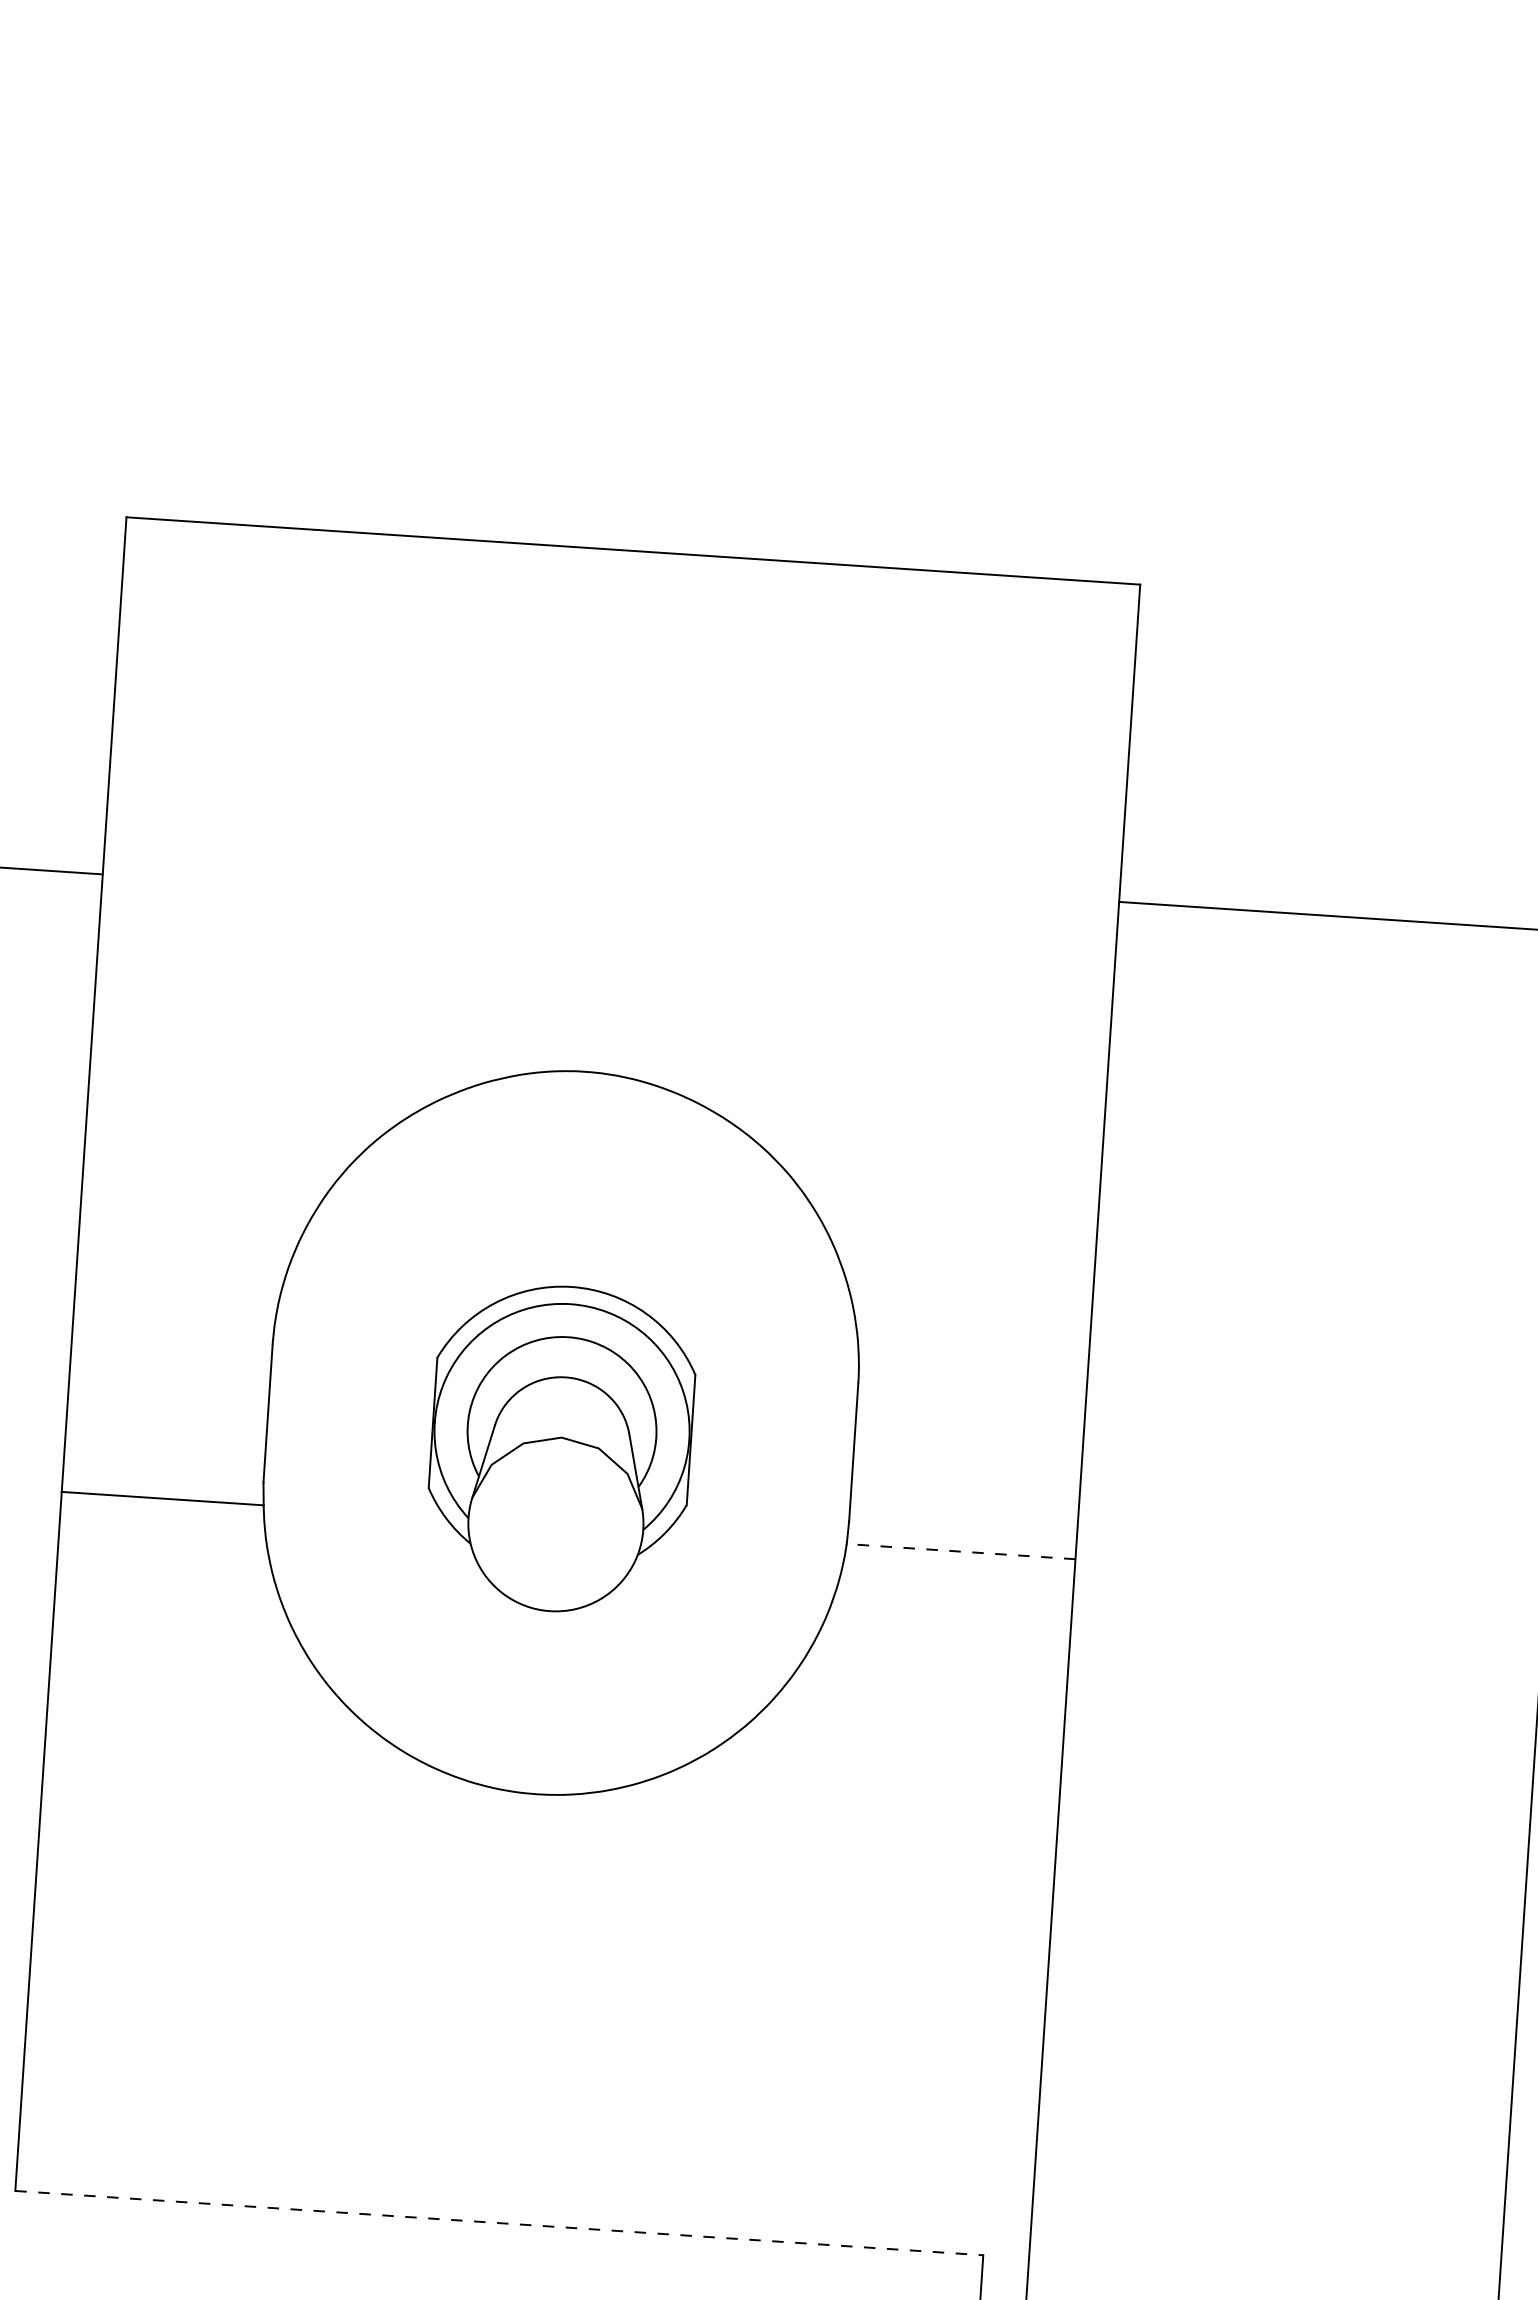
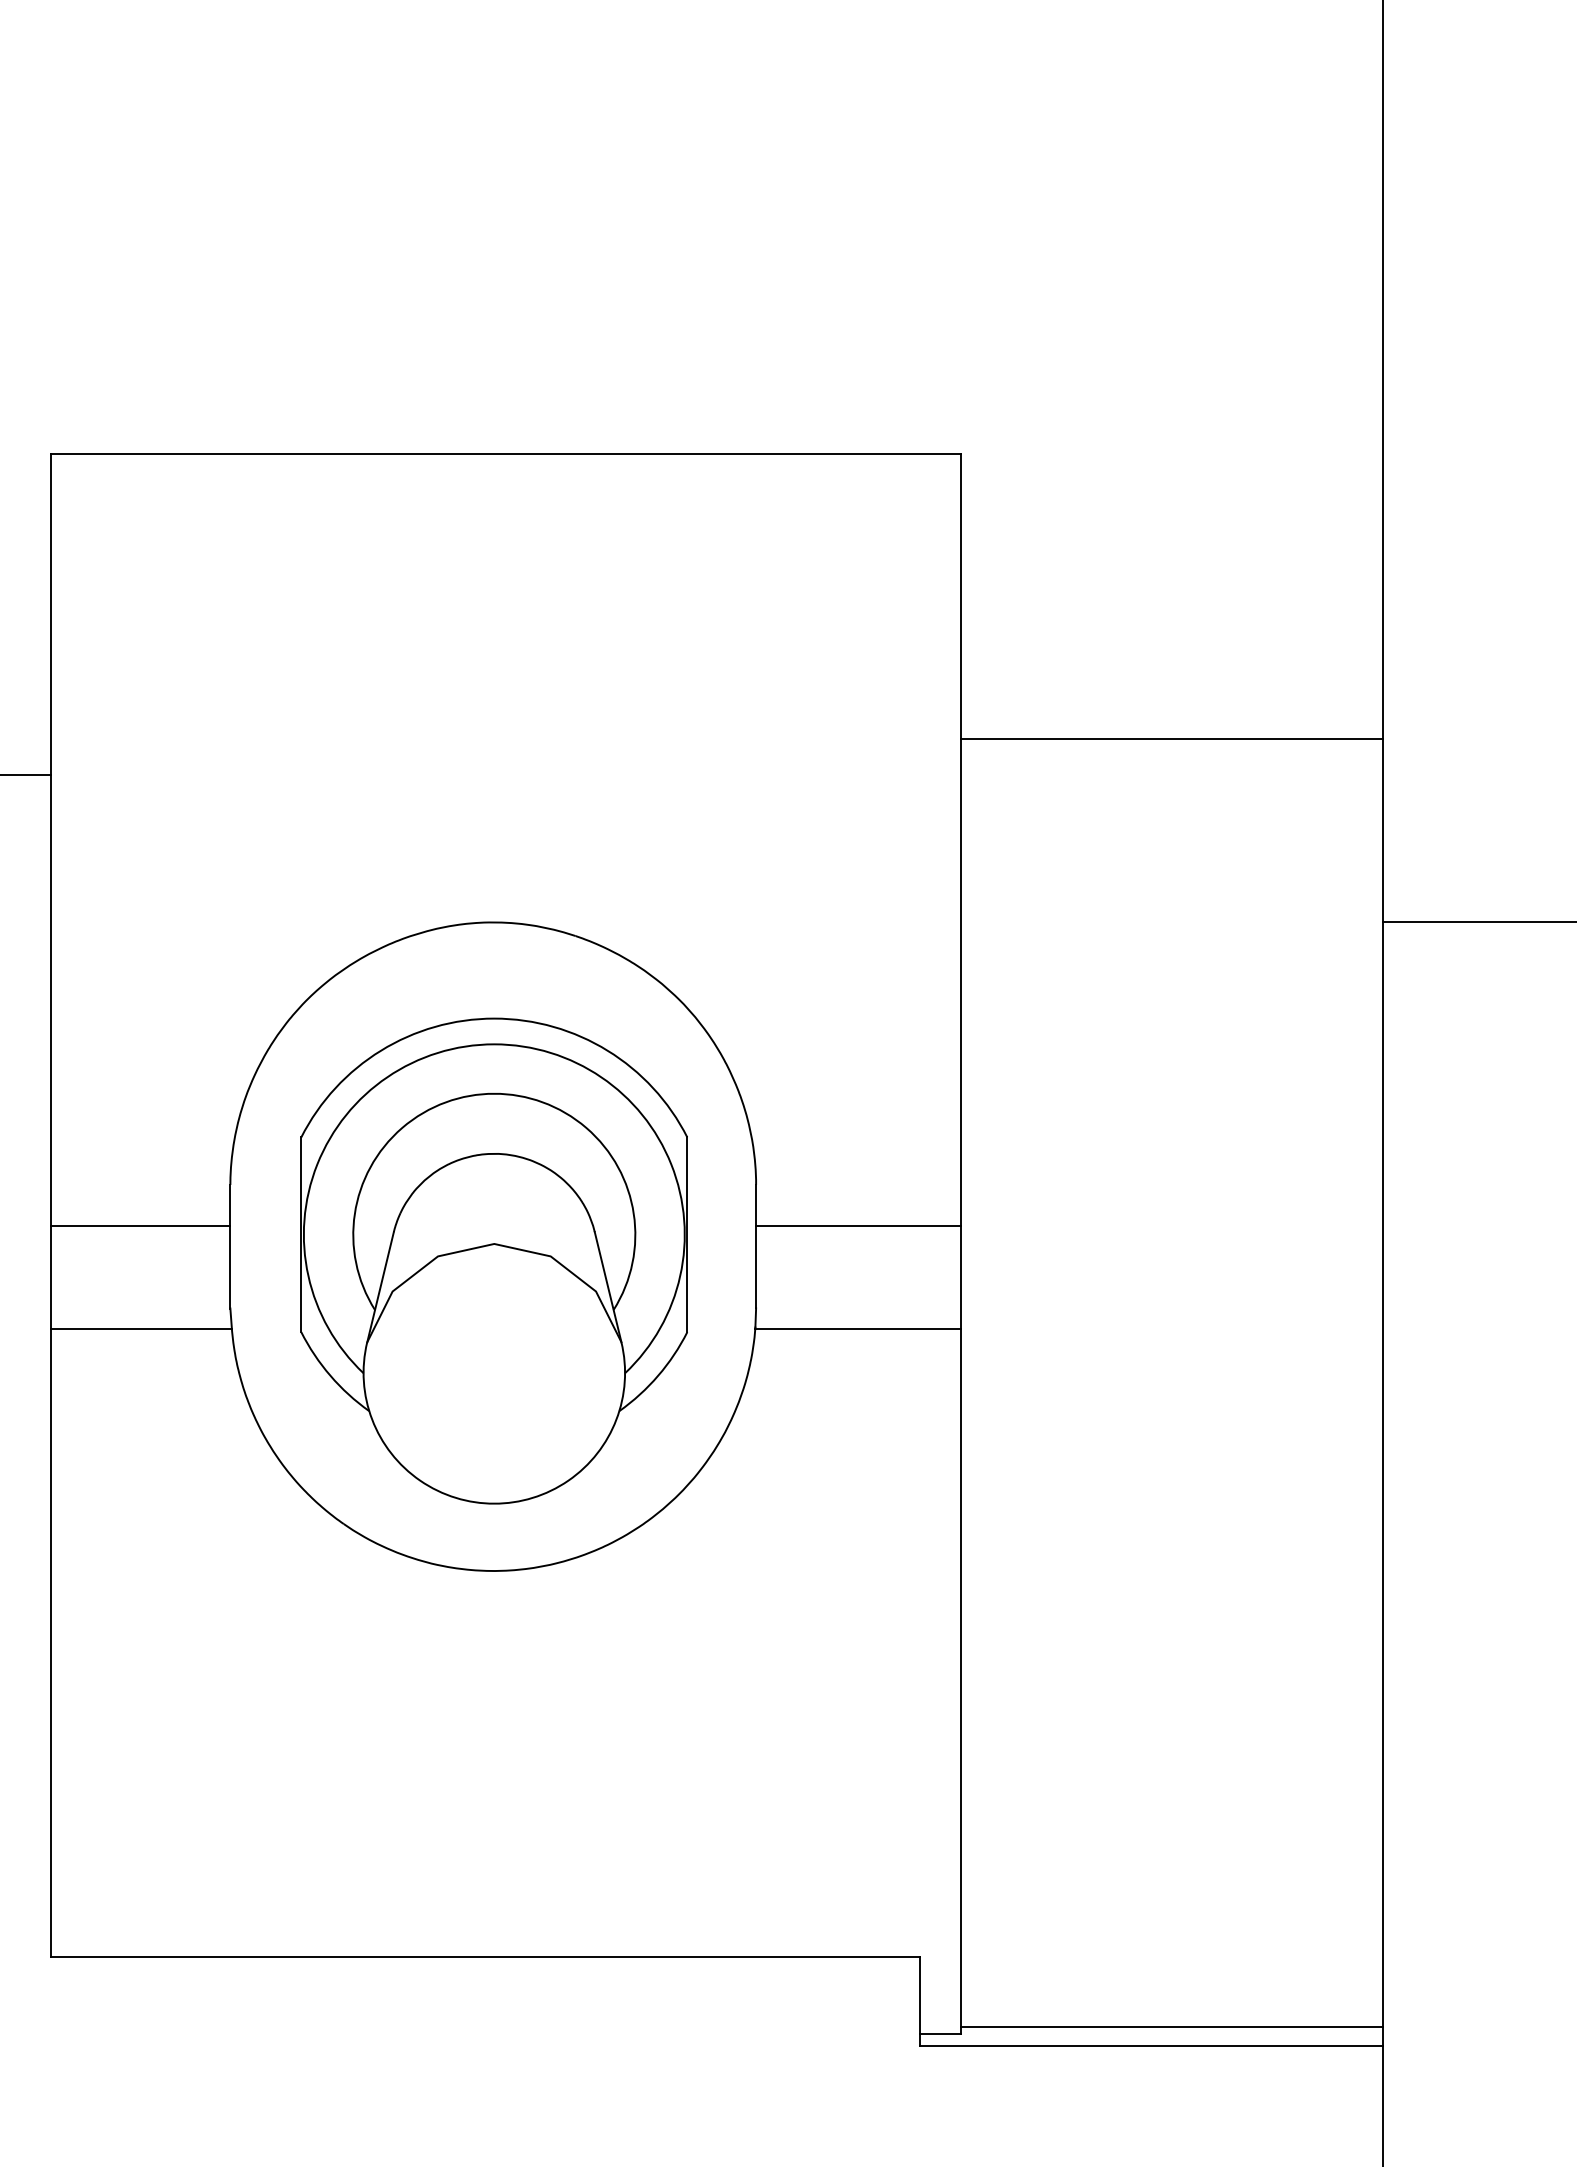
line: (169, 1384) -> (140, 1226), added
line: (969, 1437) -> (858, 1226), added
part: (560, 1448) -> (493, 1260), size x1.67
line: (960, 1551) -> (857, 1328), dashed -> solid
line: (499, 2223) -> (485, 1956), dashed -> solid

